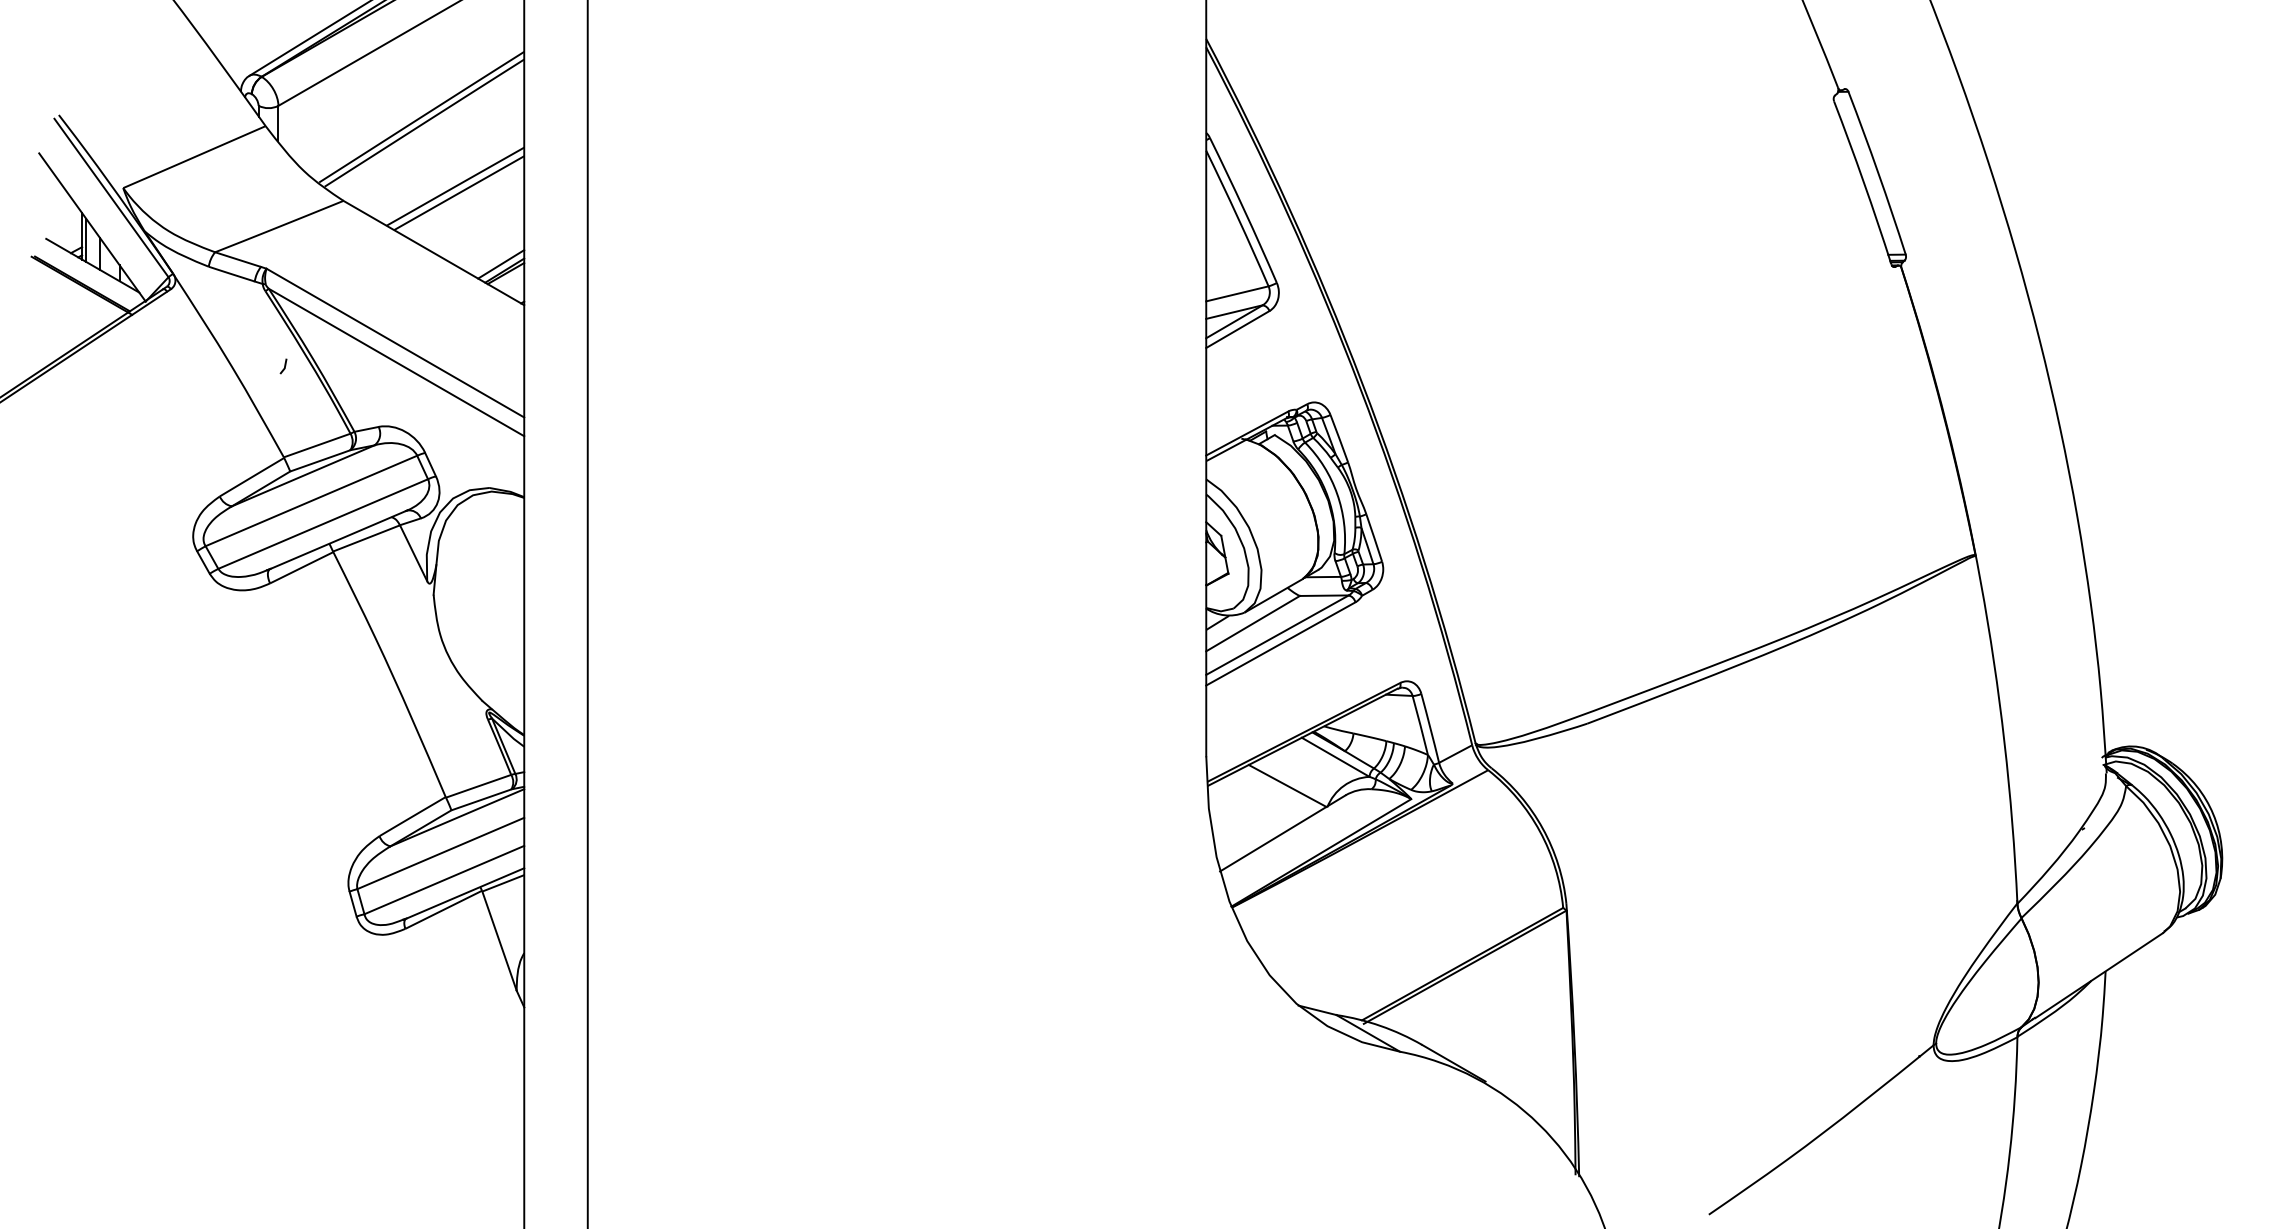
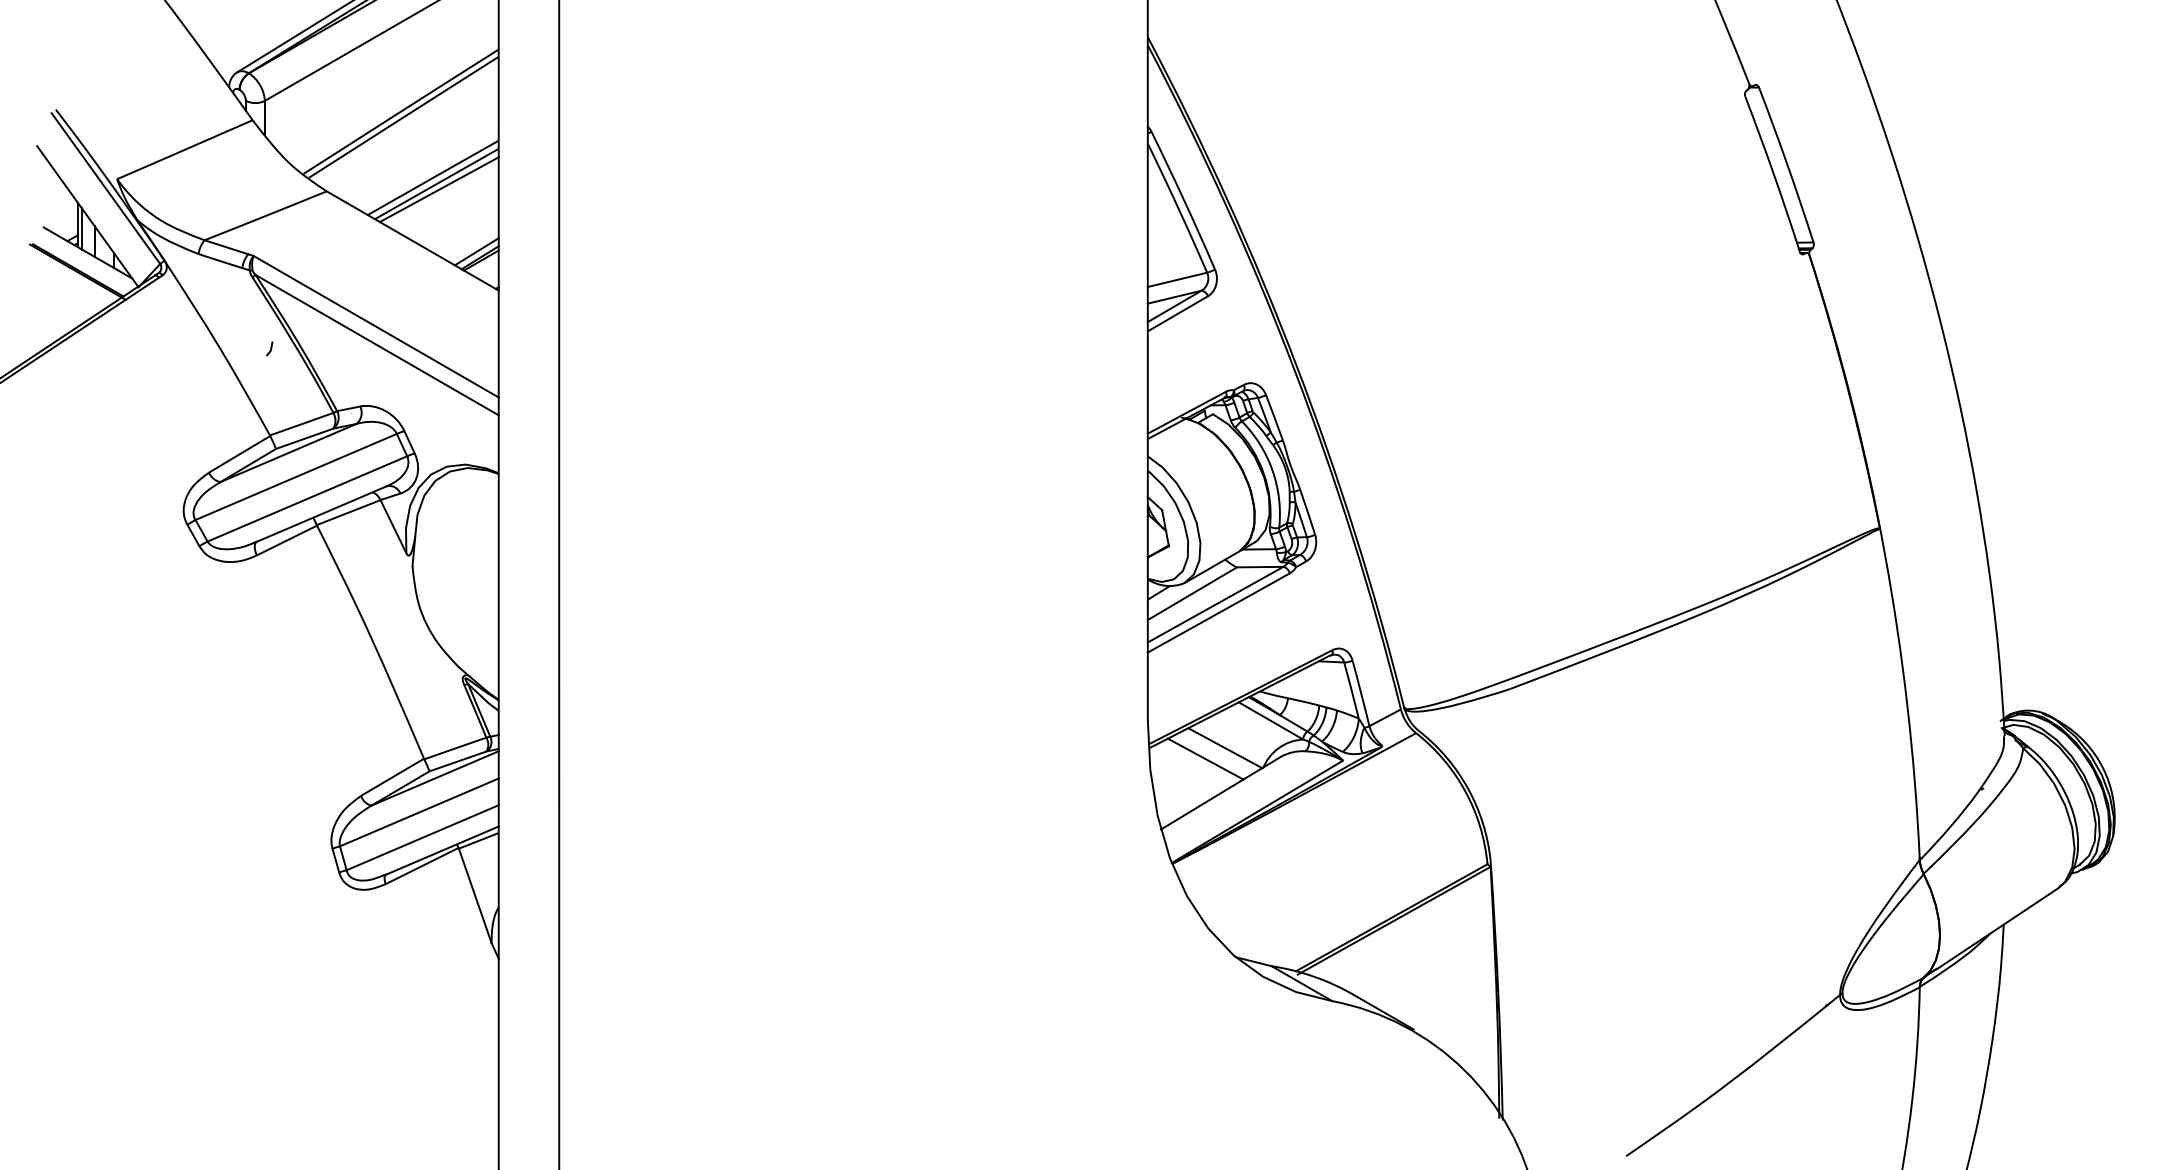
line: (461, 199) -> (439, 190), added
line: (1266, 796) -> (1205, 758), added

